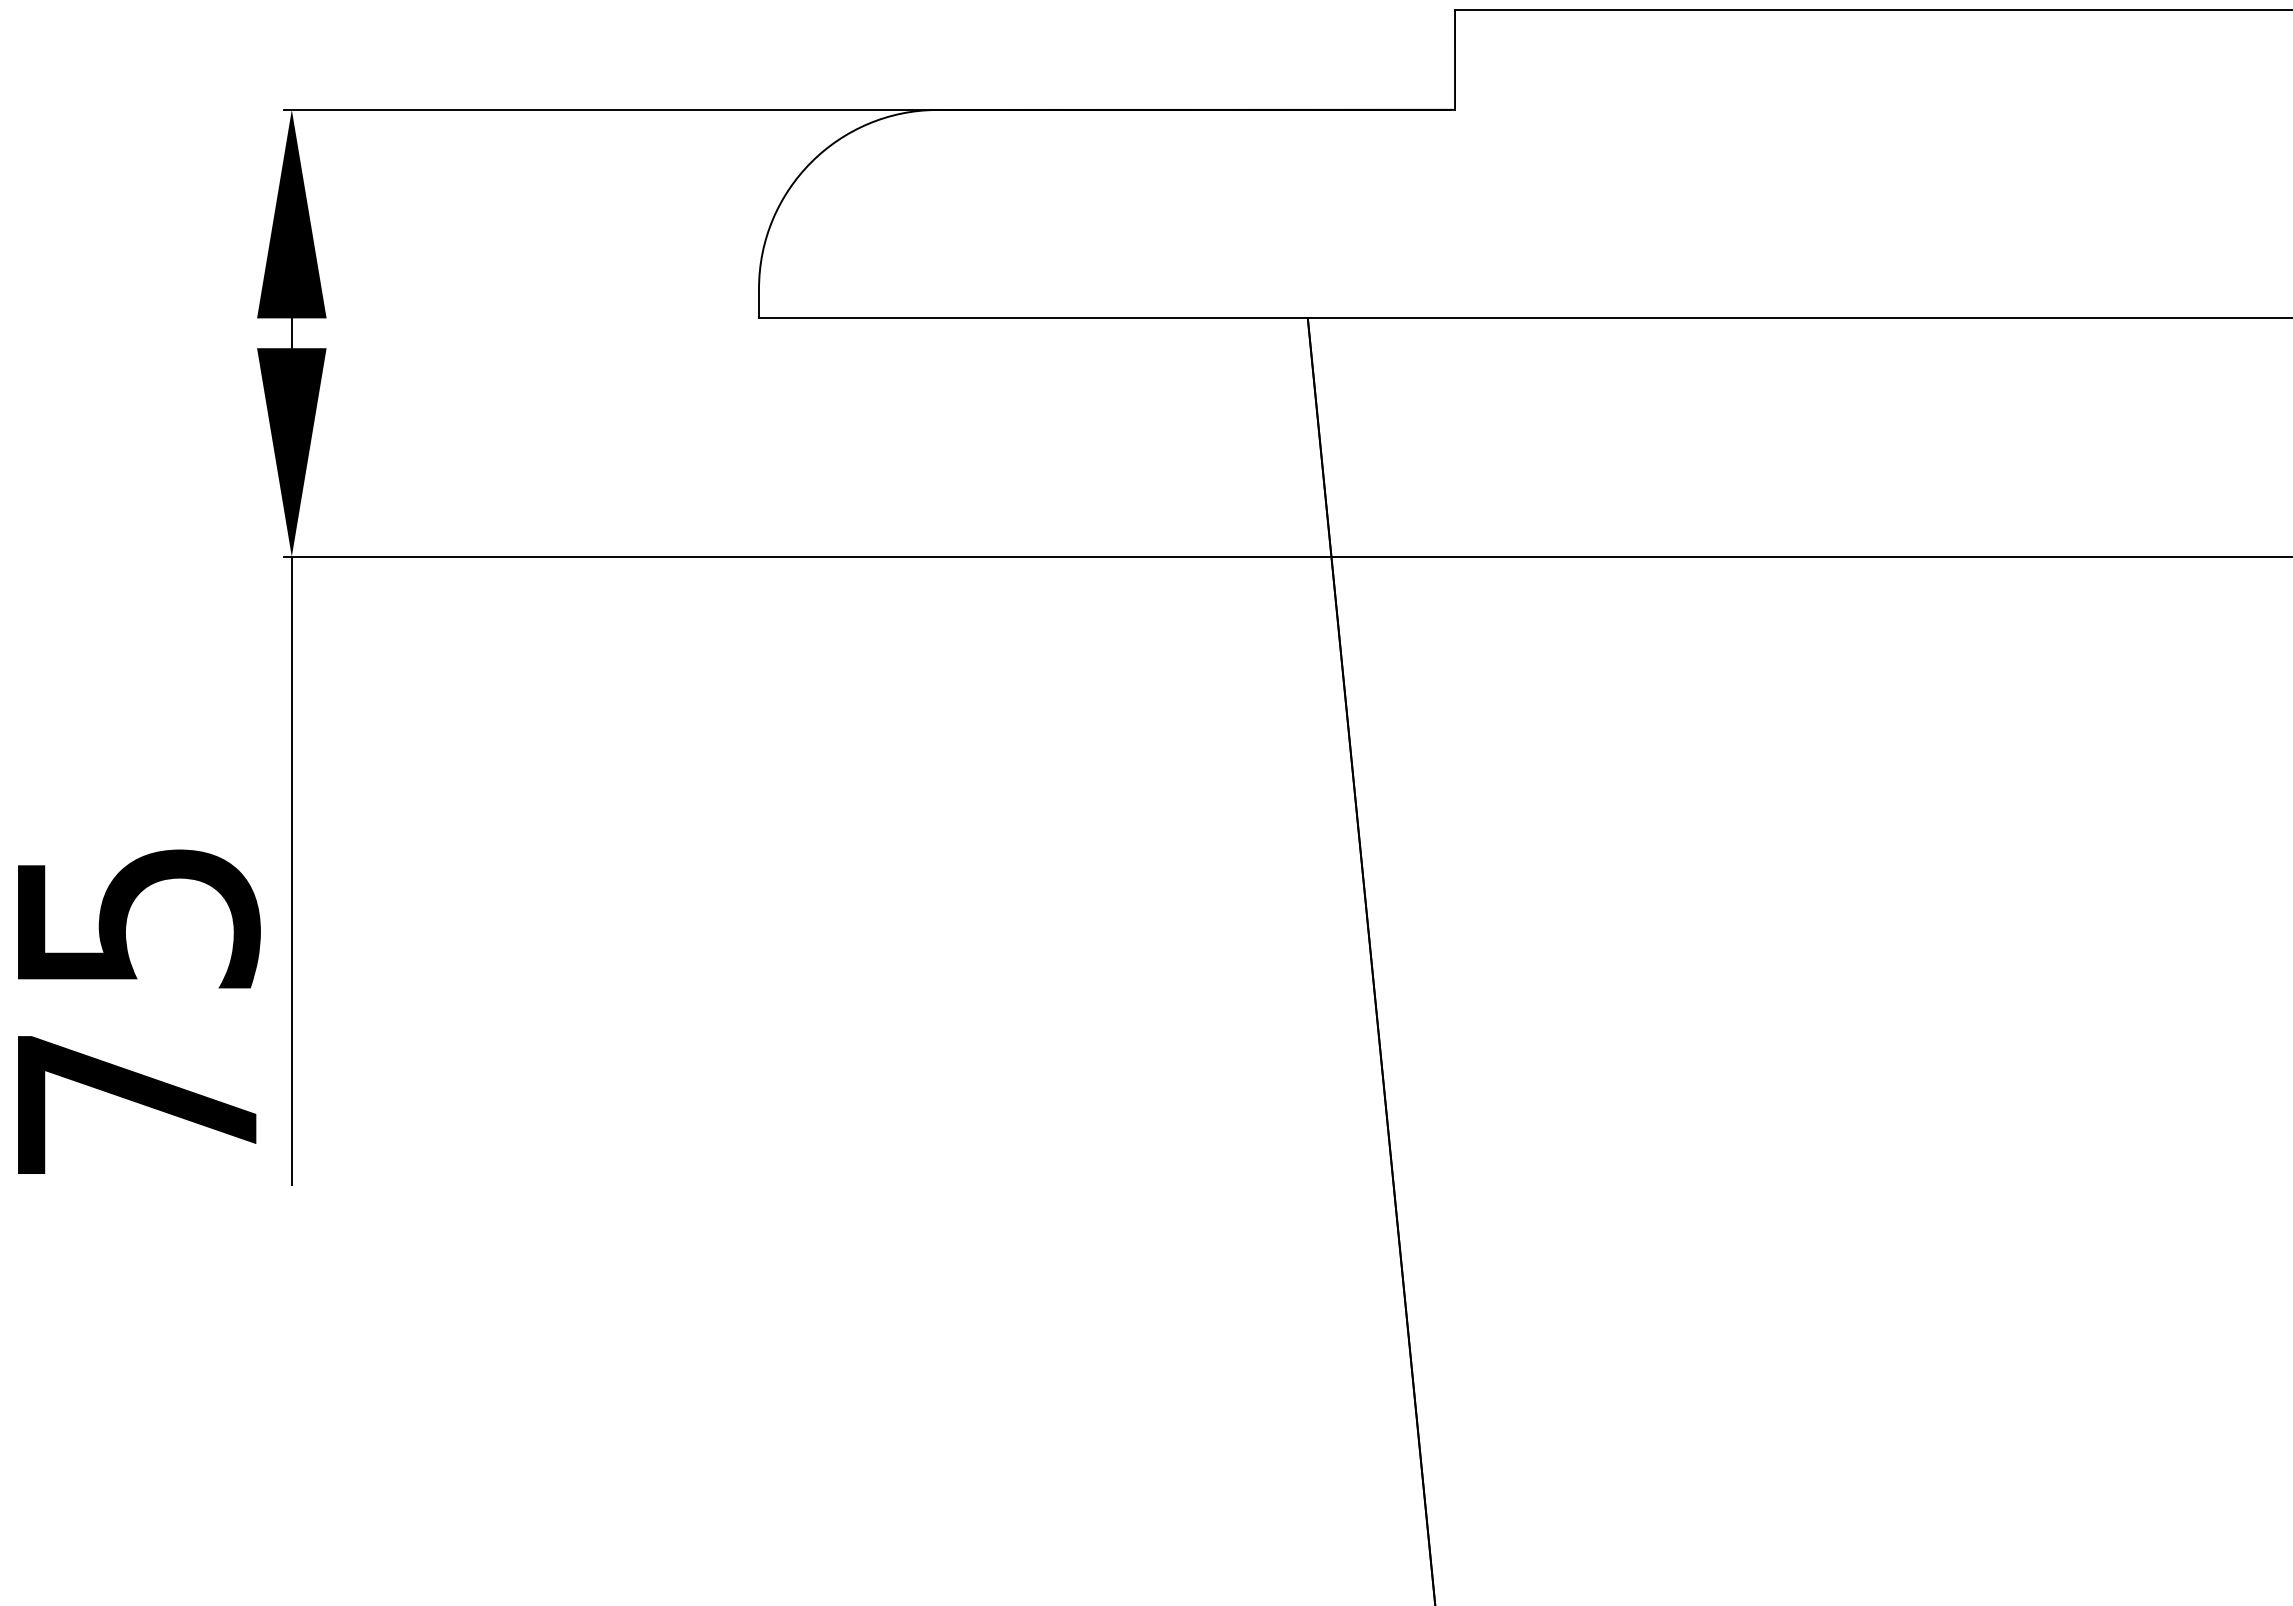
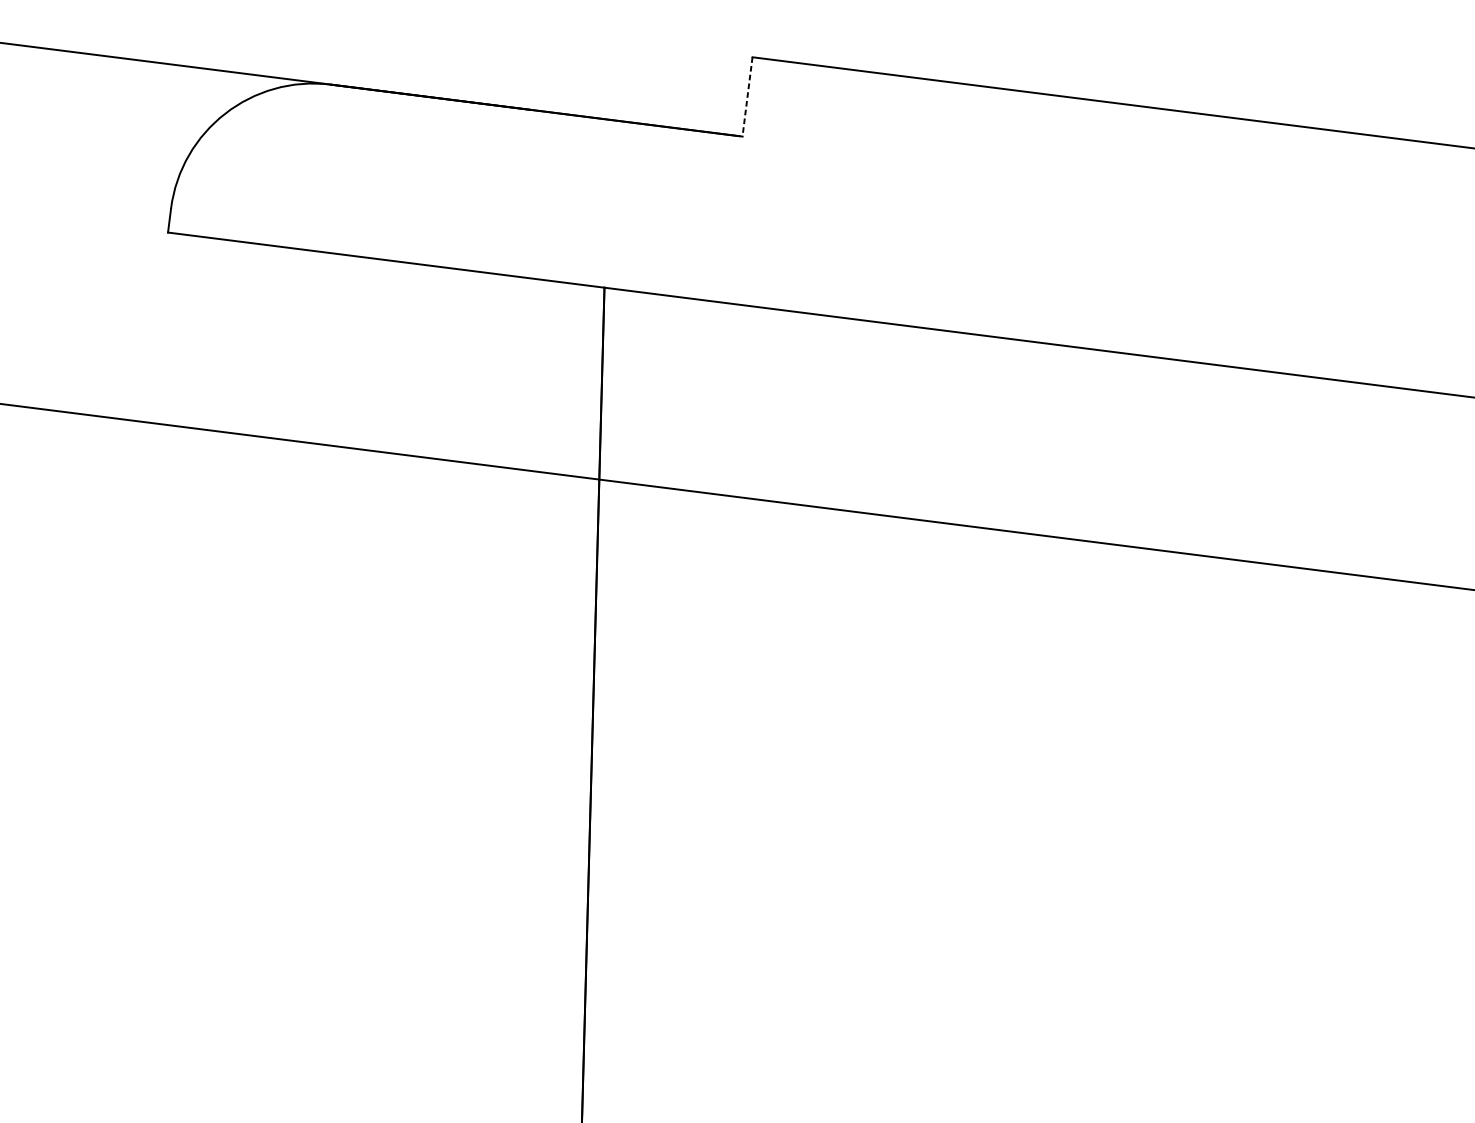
line: (1455, 59) -> (747, 96), solid -> dashed

